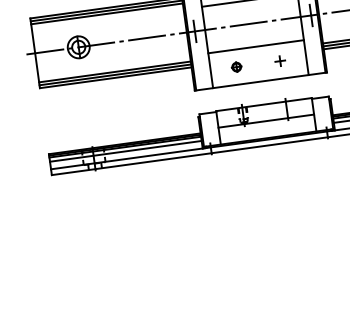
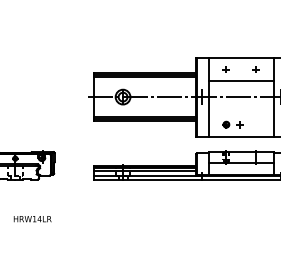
line: (255, 46) -> (240, 112), removed
part: (279, 60) -> (239, 124), moved

